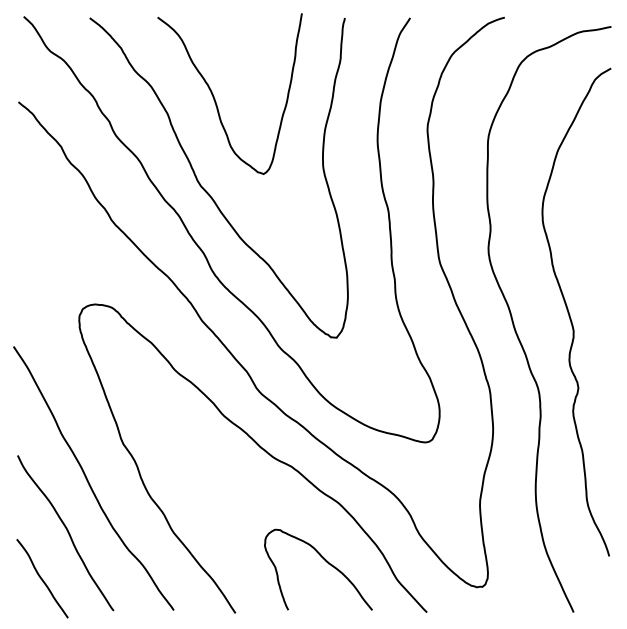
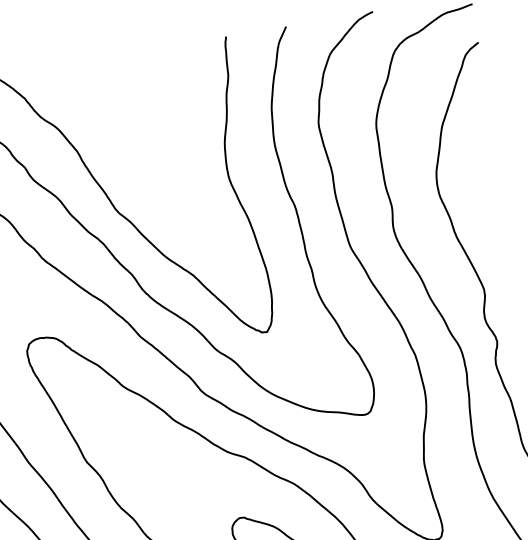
curve: (215, 98) -> (119, 130), removed

